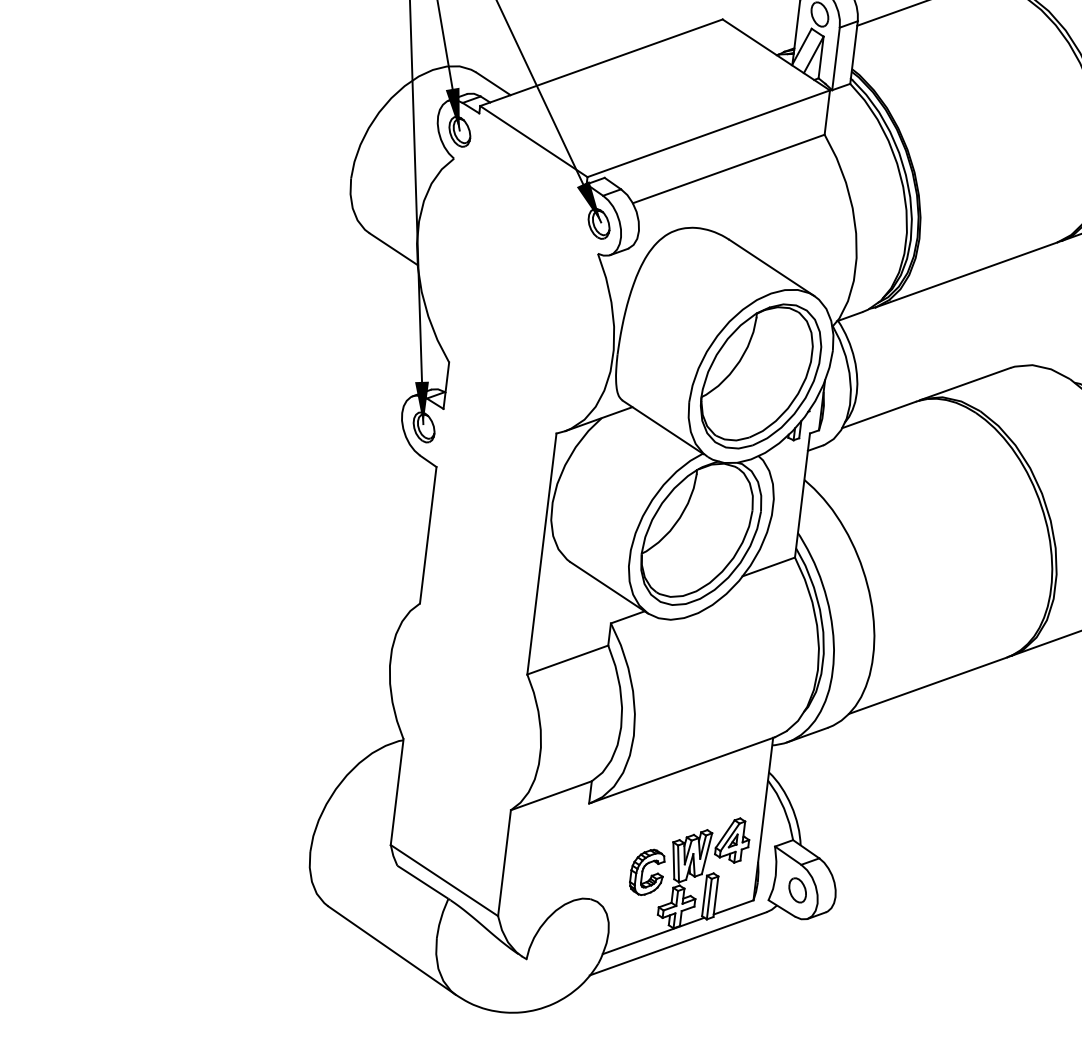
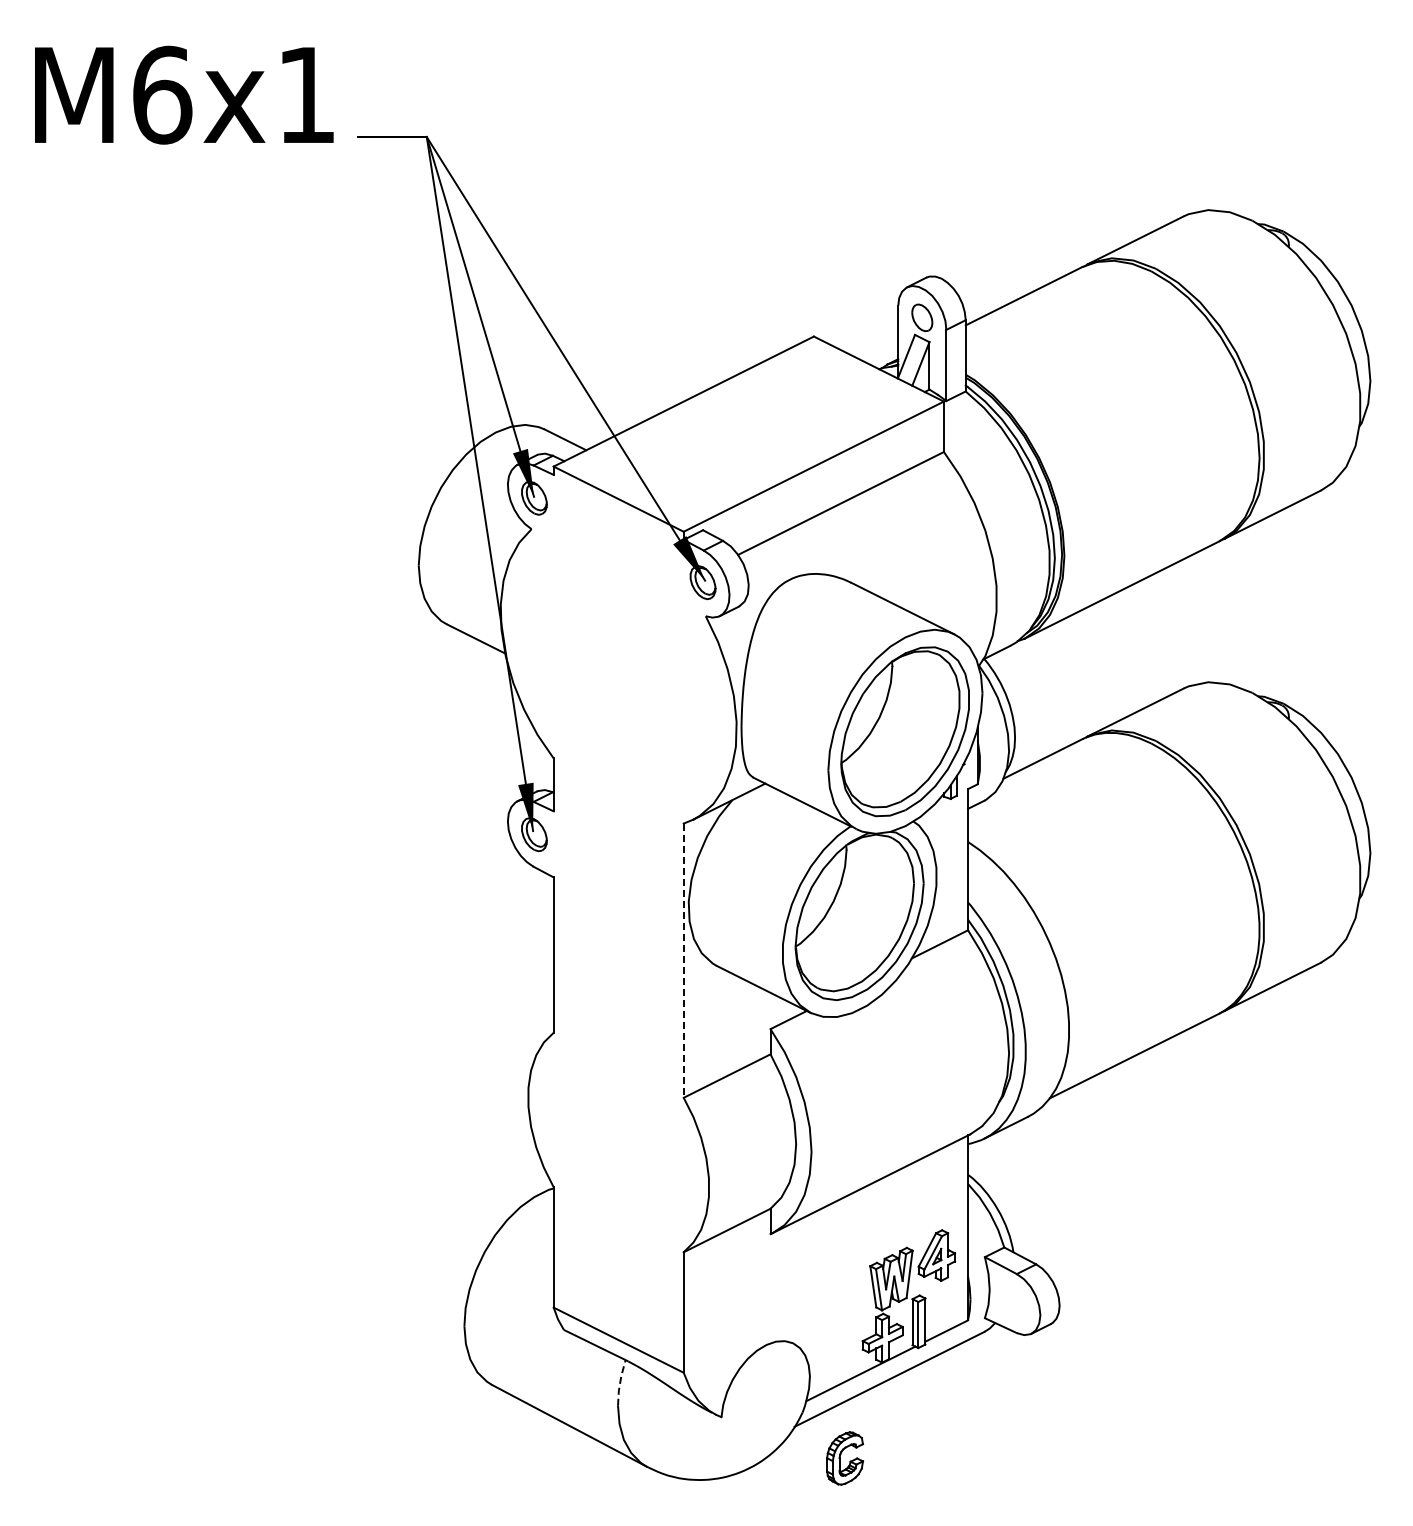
line: (541, 554) -> (683, 961), solid -> dashed
part: (647, 872) -> (845, 1458), moved
part: (797, 890) -> (1016, 1303), removed
line: (441, 917) -> (620, 1382), solid -> dashed

